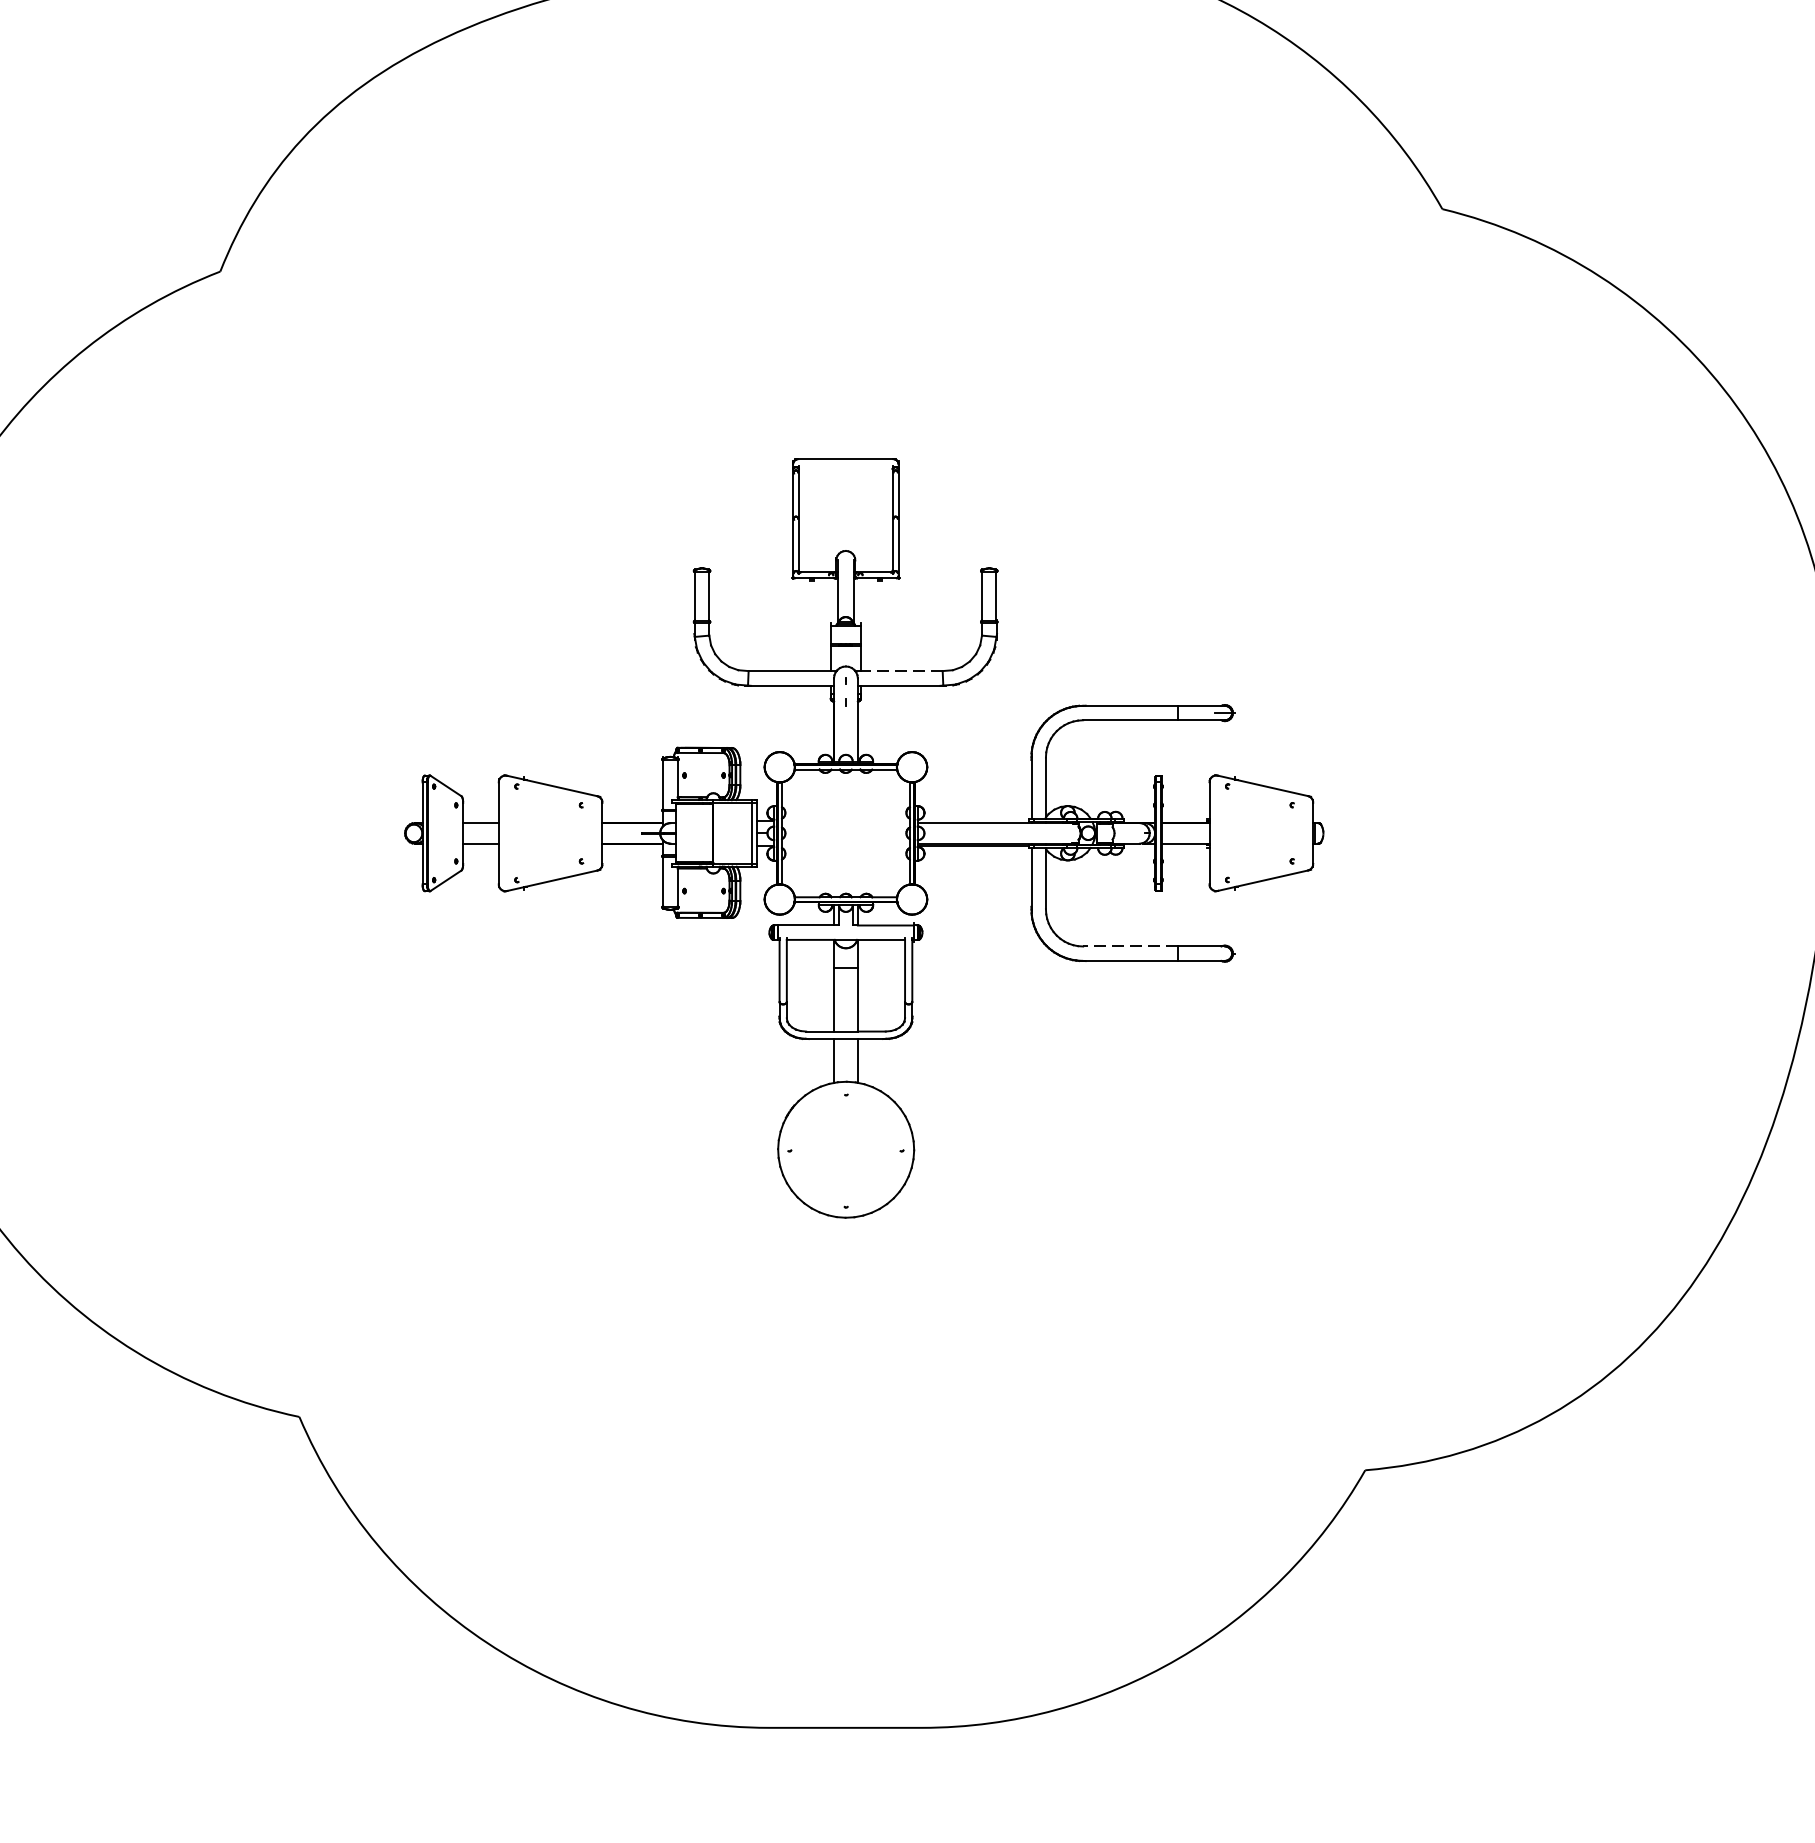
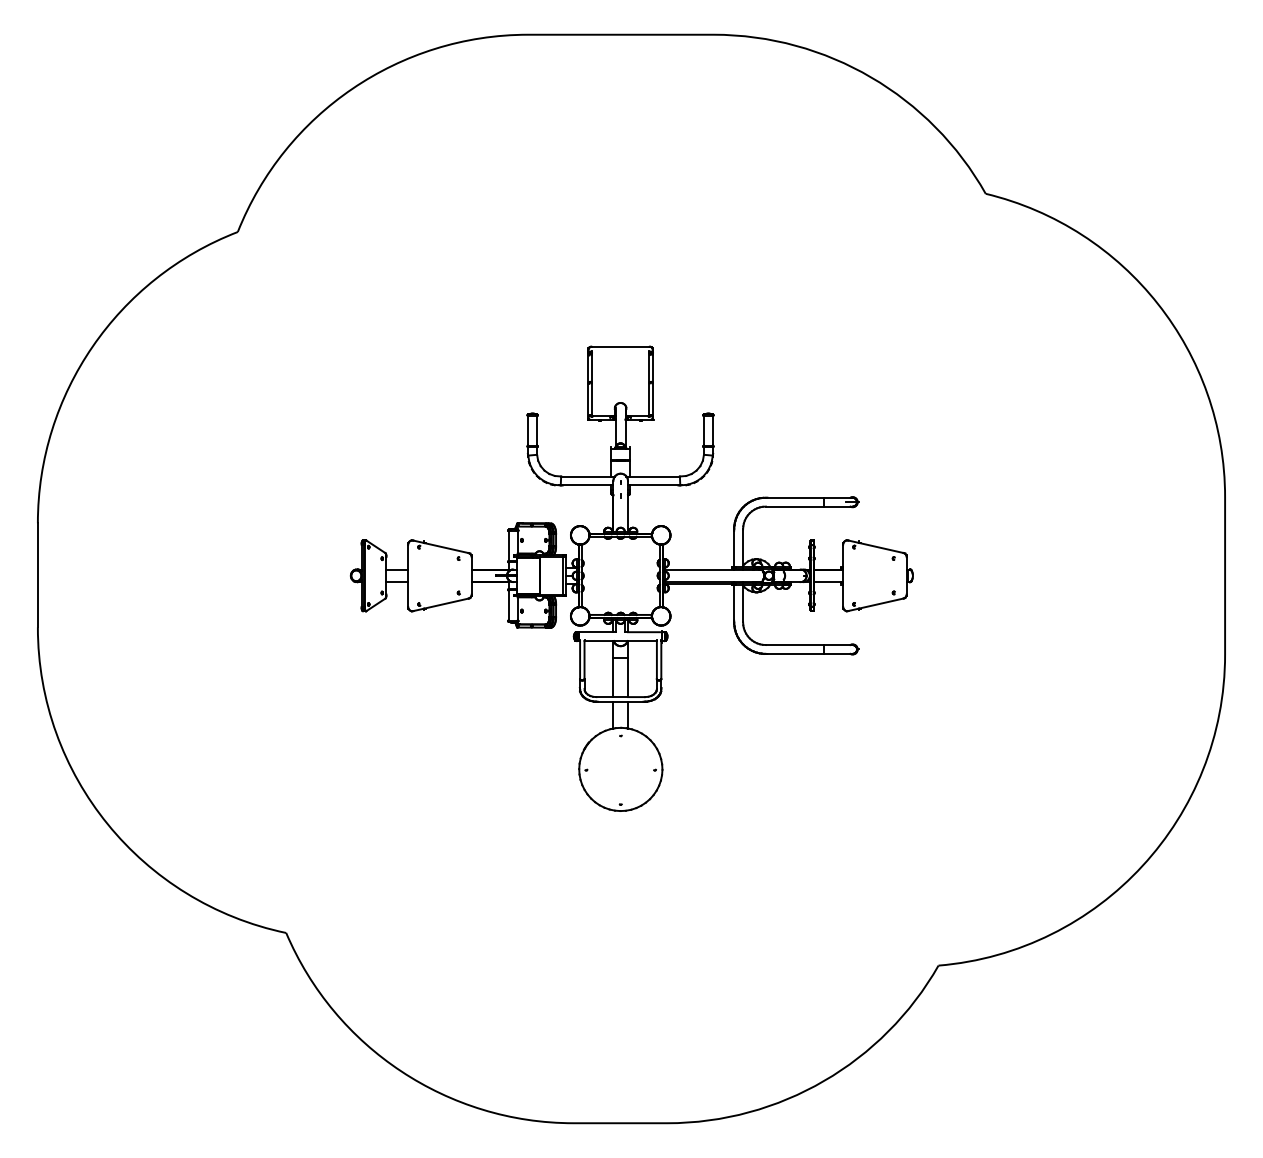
line: (901, 671) -> (654, 476), dashed -> solid
line: (1129, 947) -> (794, 645), dashed -> solid

